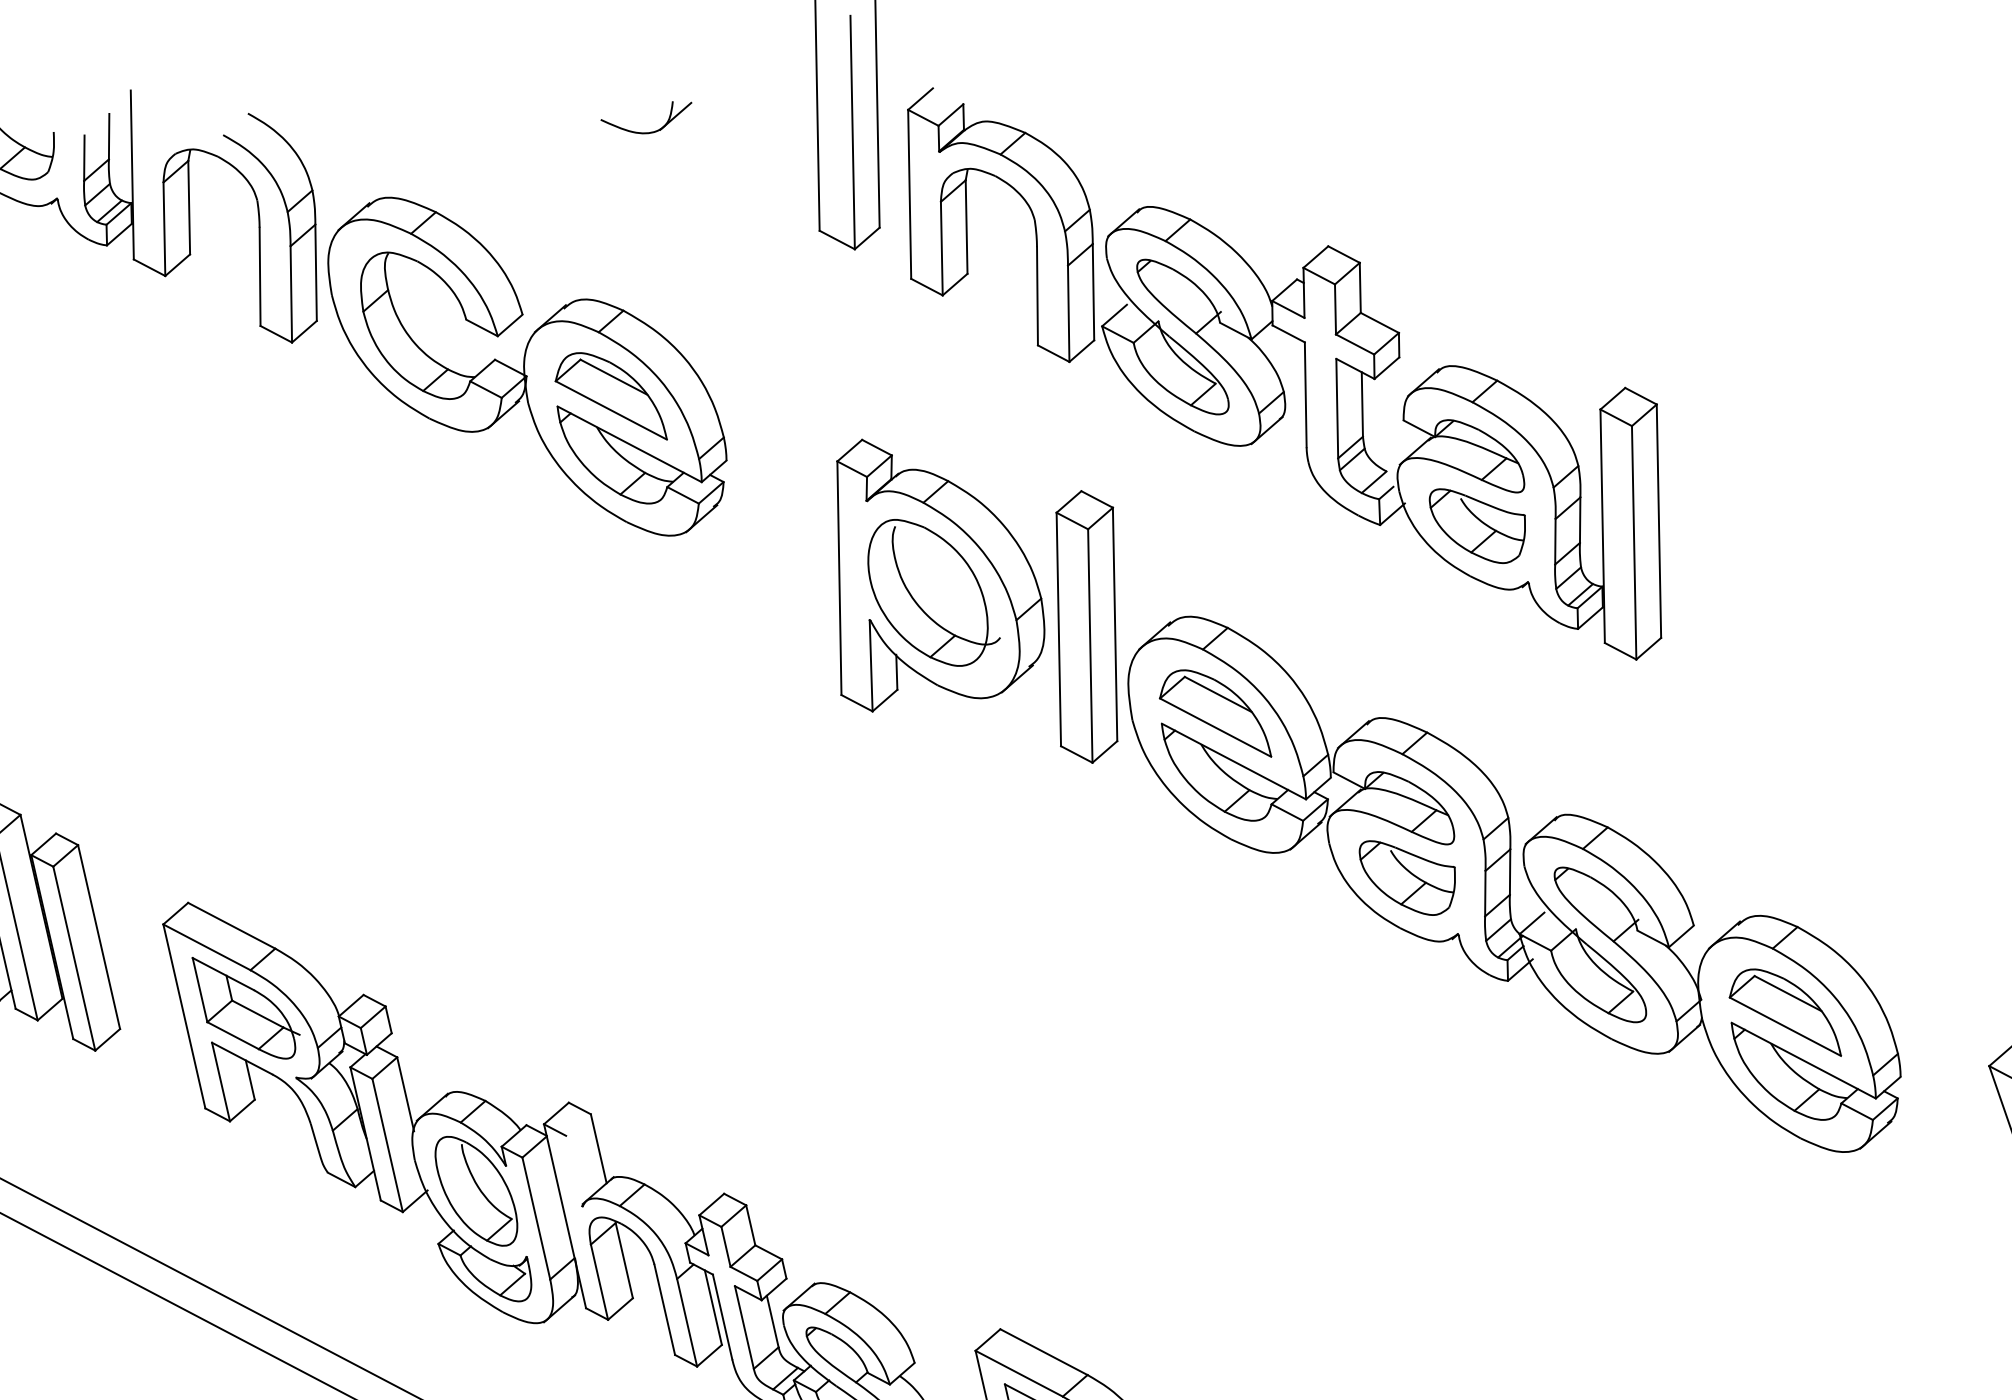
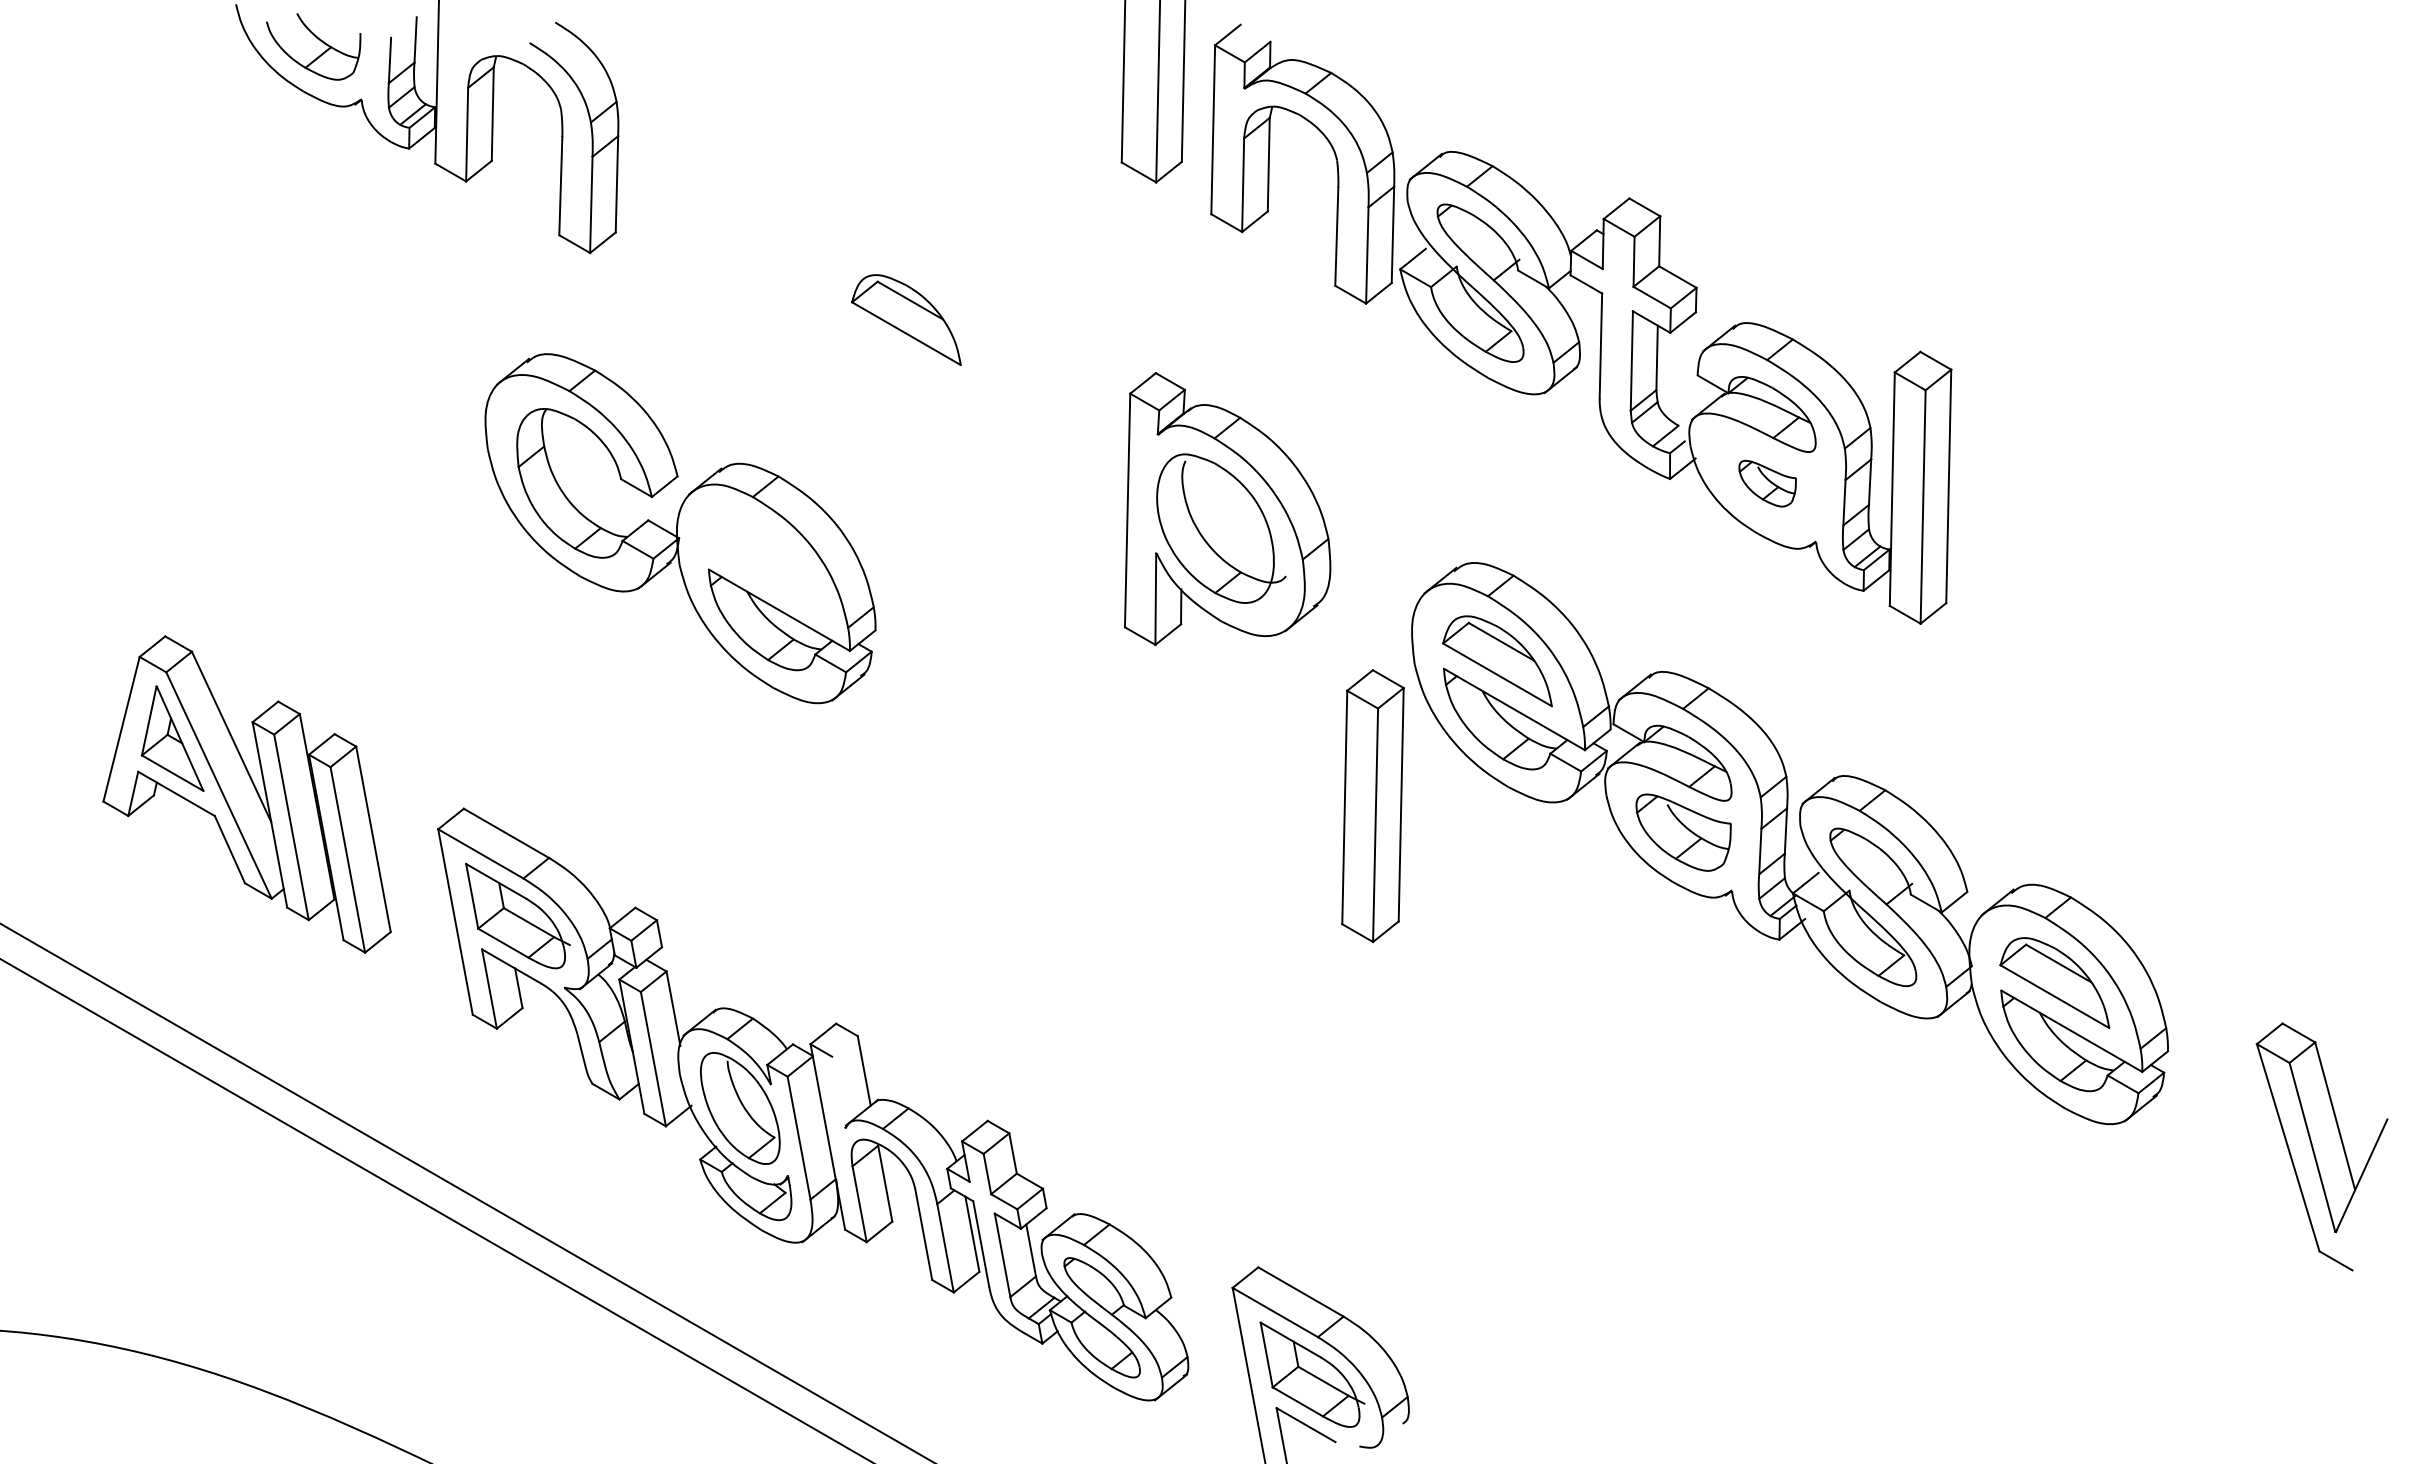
part: (651, 131) -> (957, 56), removed
part: (527, 366) -> (680, 528), moved
part: (1477, 525) -> (1767, 483), size x0.6
part: (1086, 627) -> (1372, 806), moved

